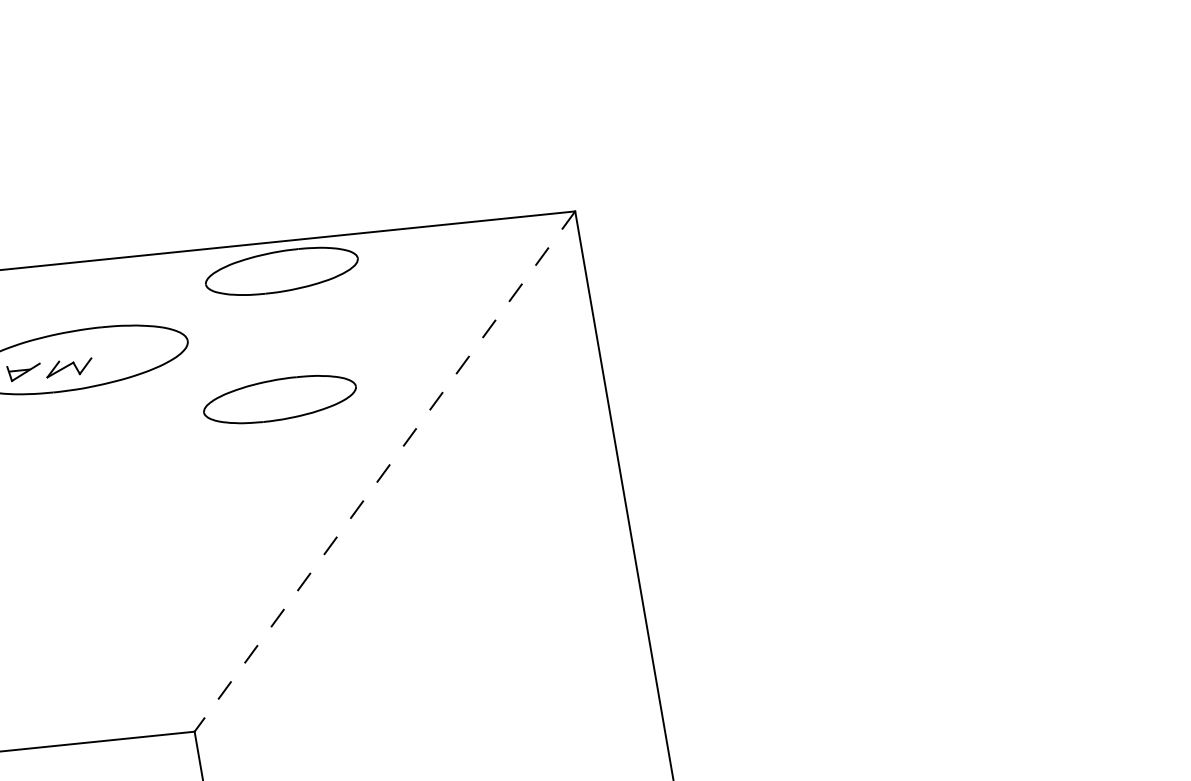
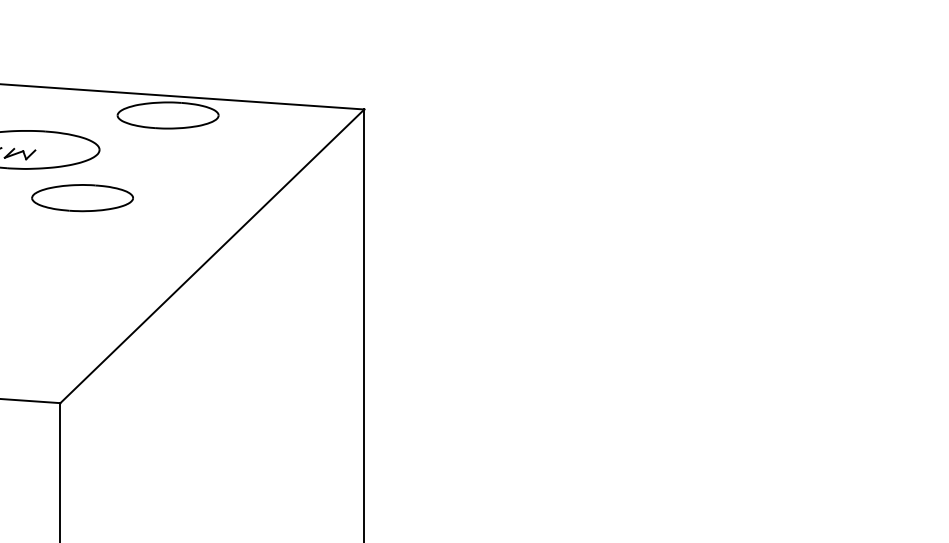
part: (279, 400) -> (82, 198), moved
line: (385, 471) -> (212, 256), dashed -> solid

